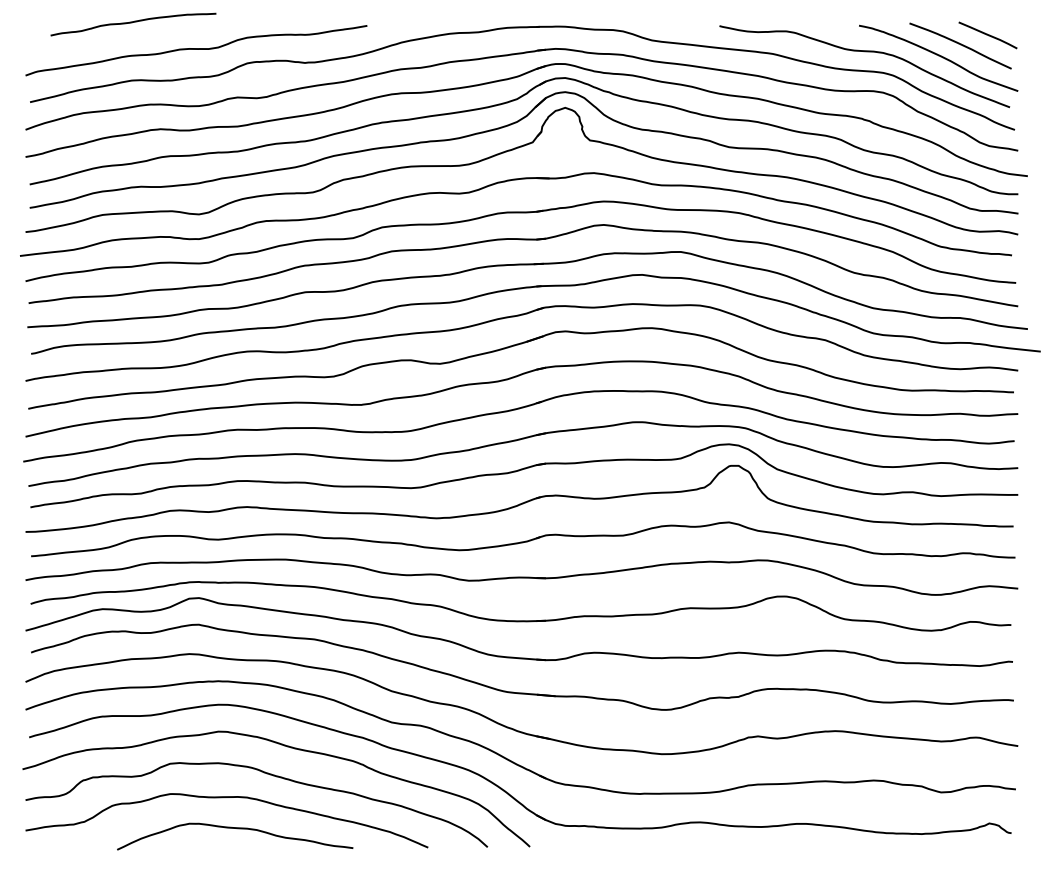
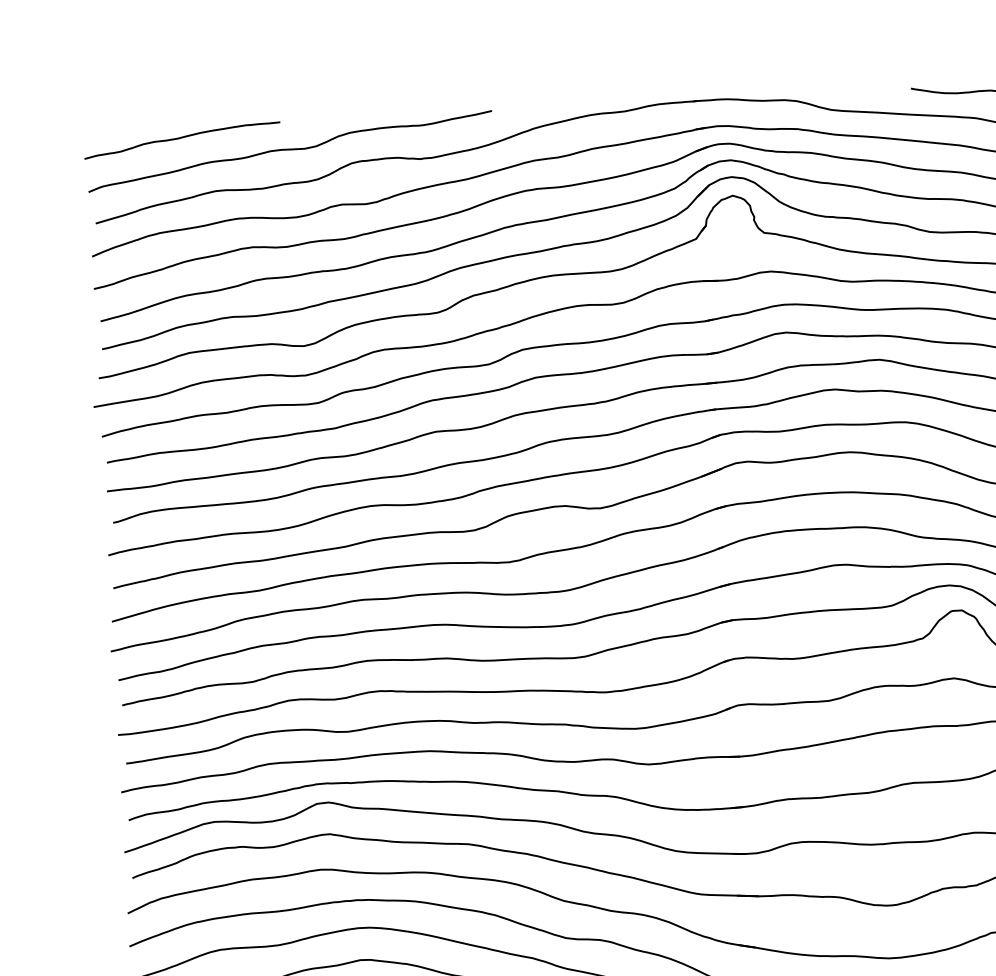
curve: (132, 23) -> (181, 139), moved

